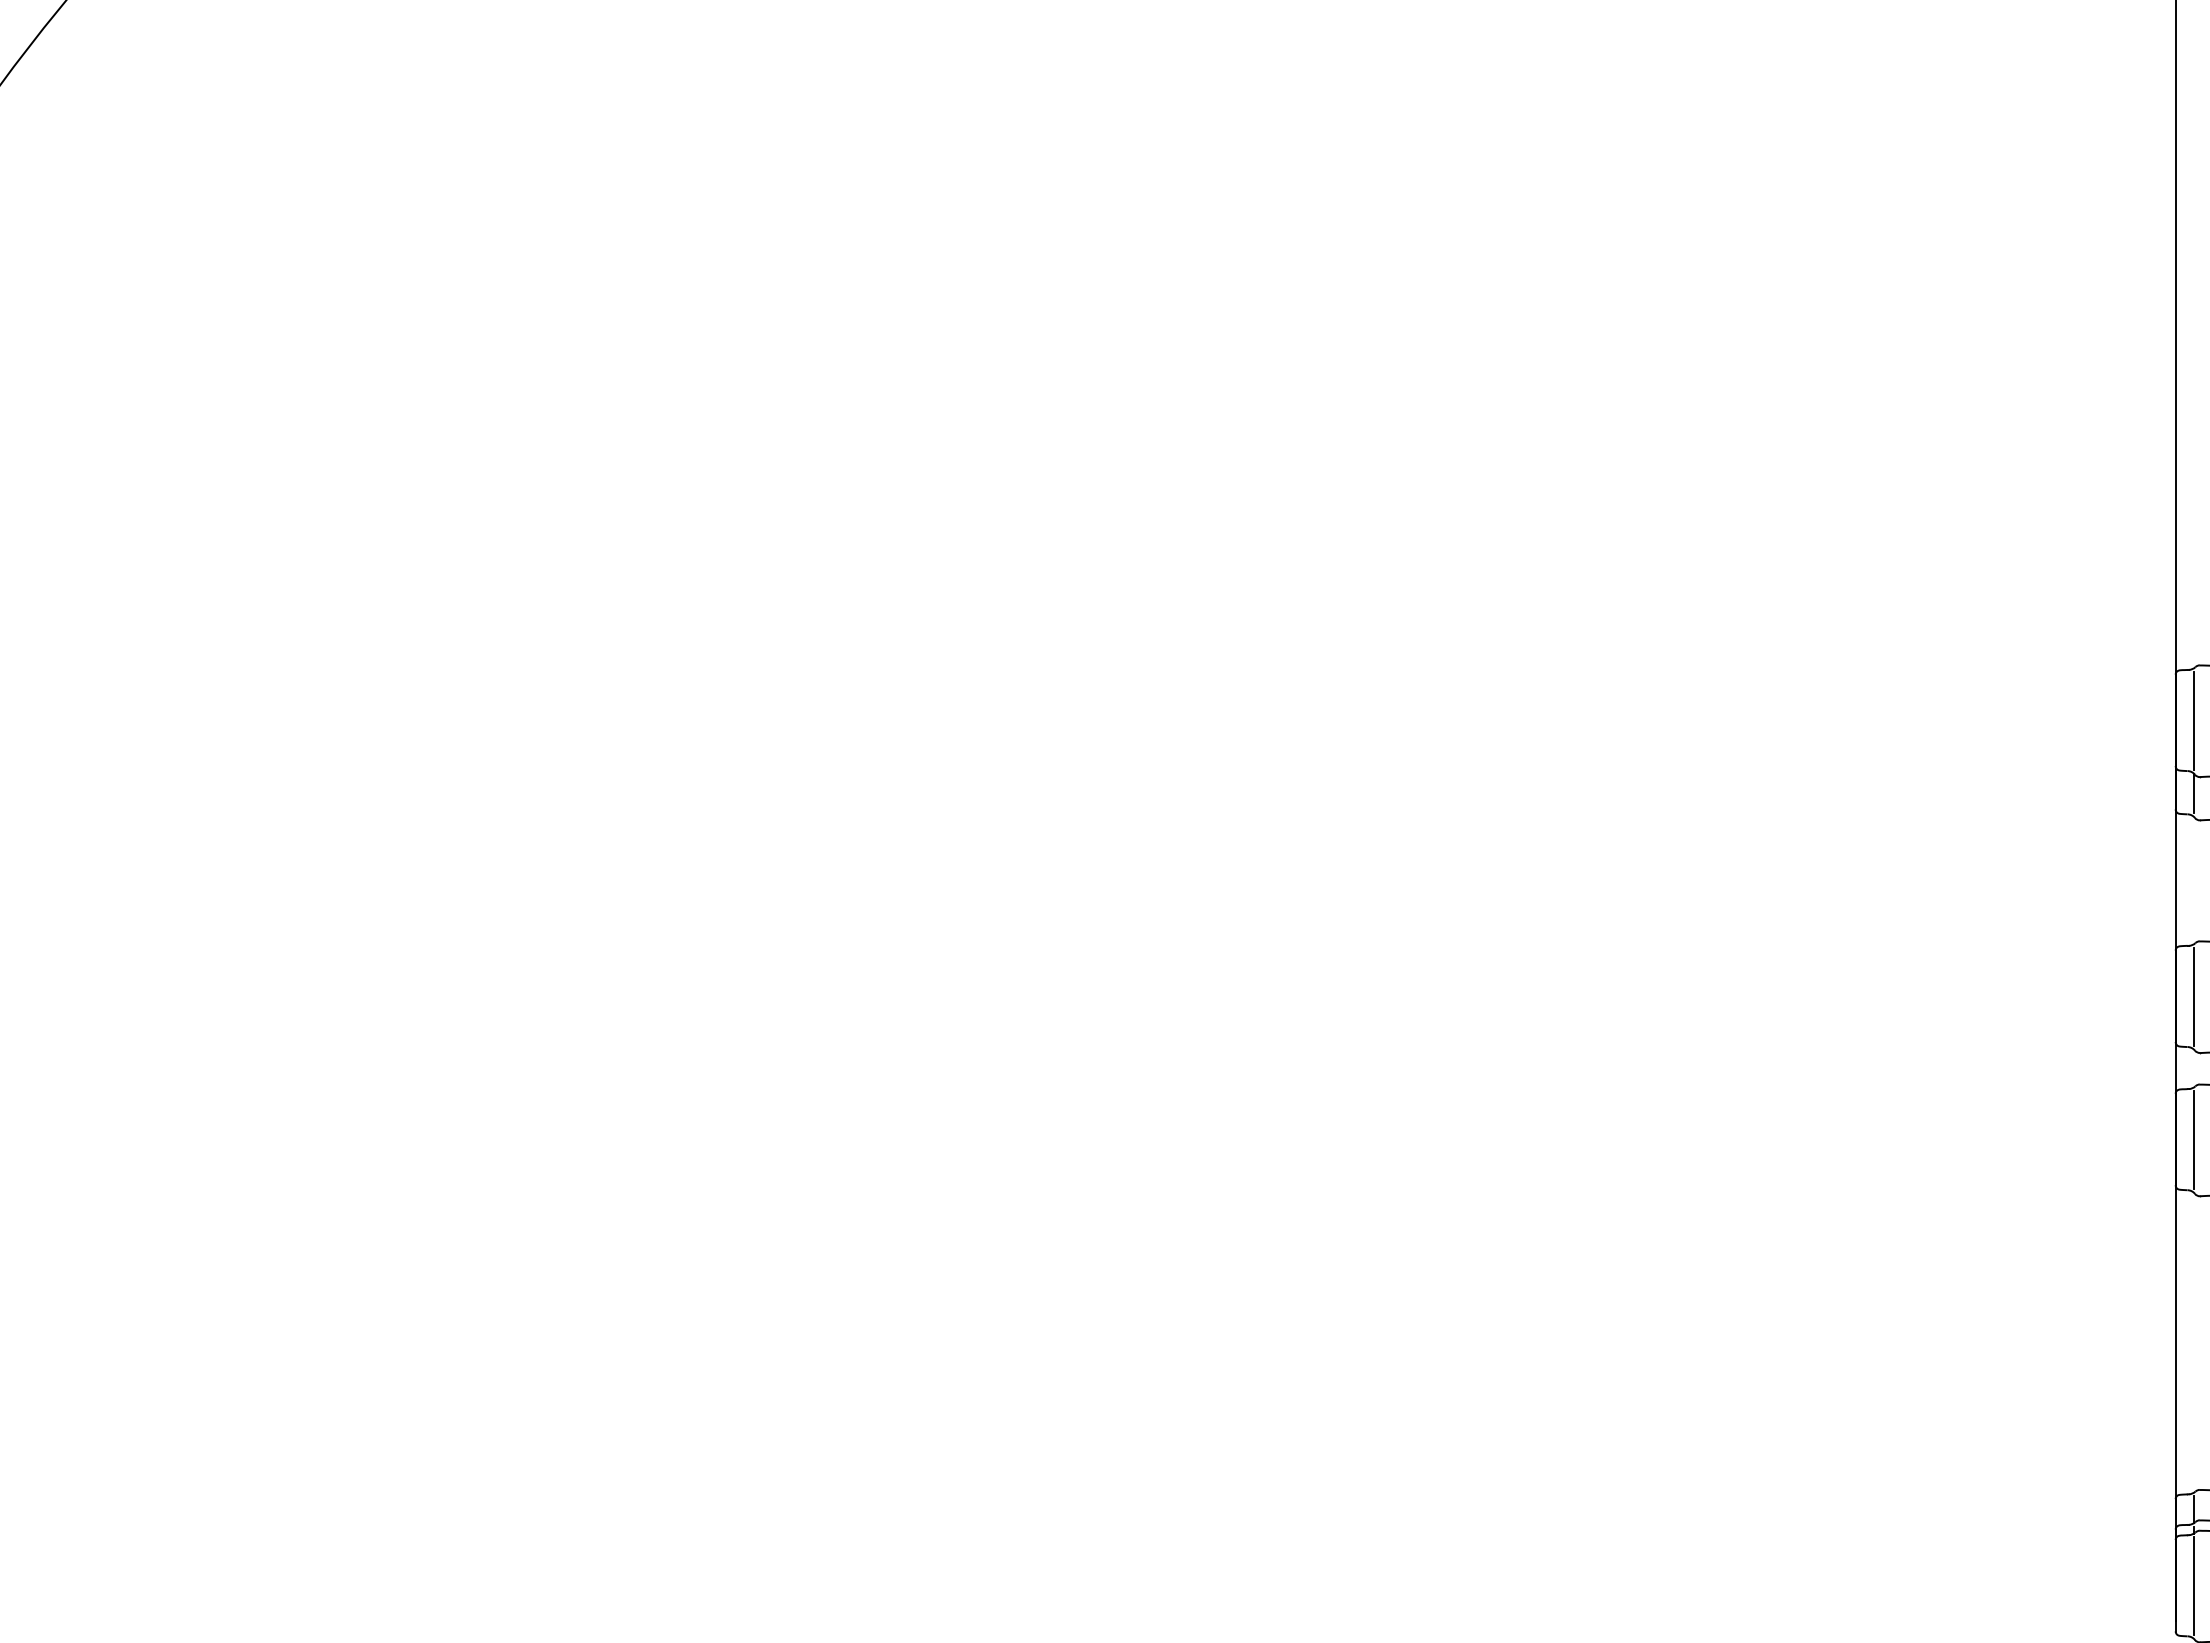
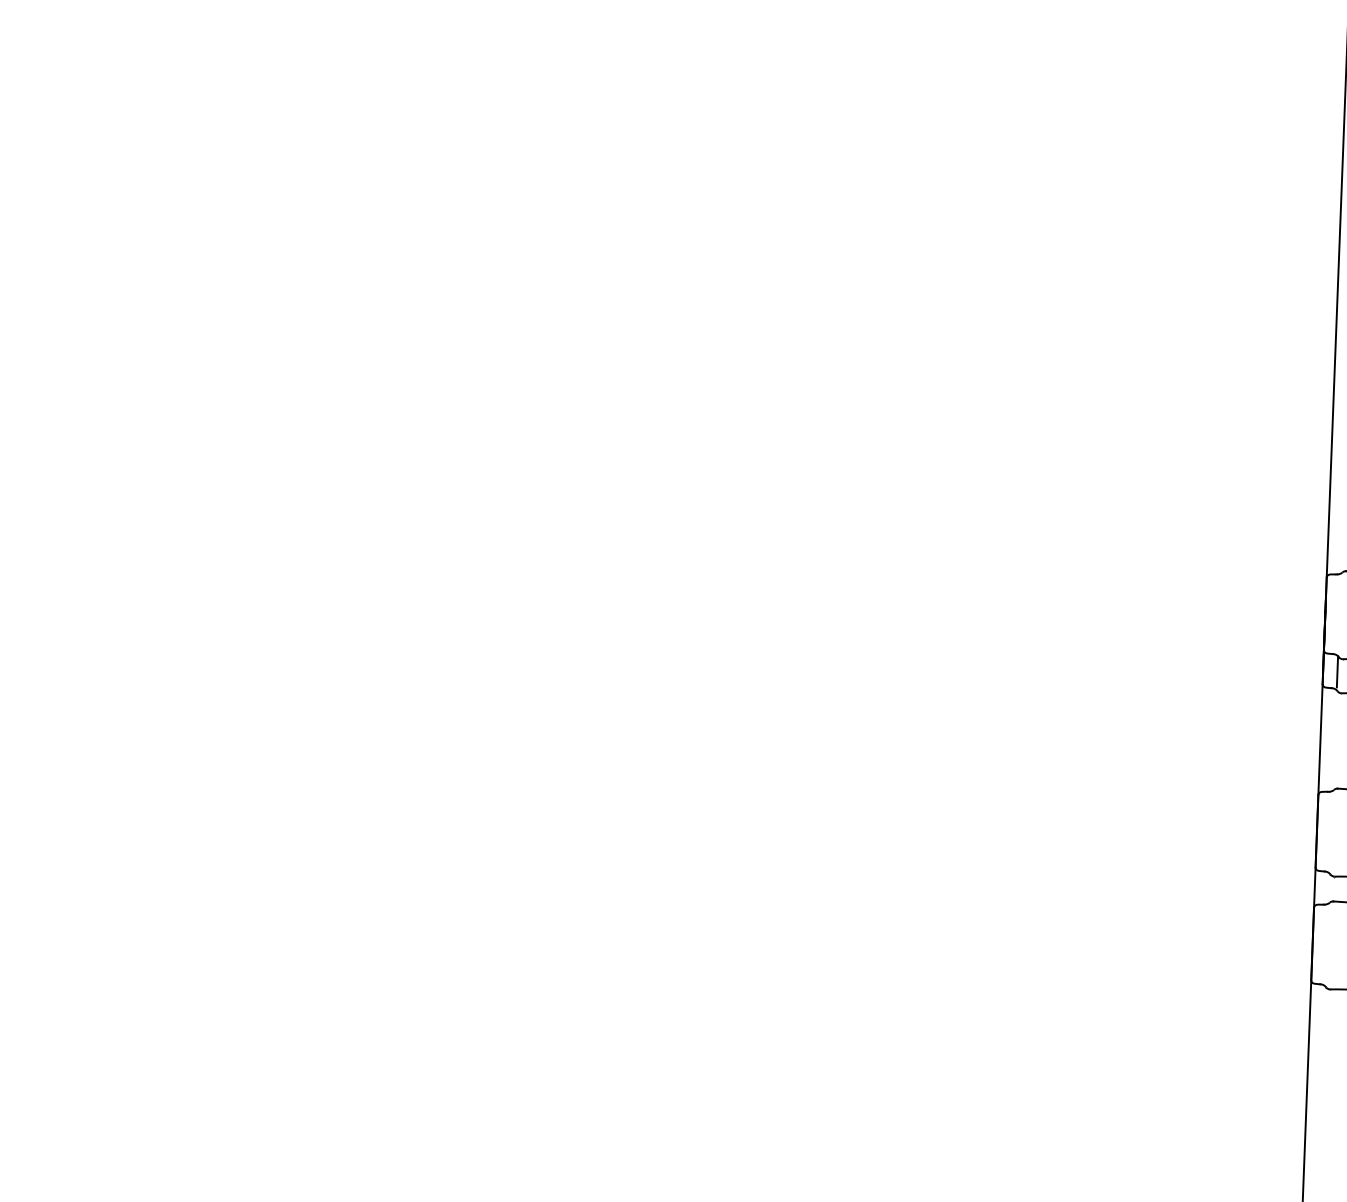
line: (2193, 720) -> (1339, 614), removed
line: (2193, 996) -> (1331, 831), removed
line: (2193, 1139) -> (1326, 944), removed

